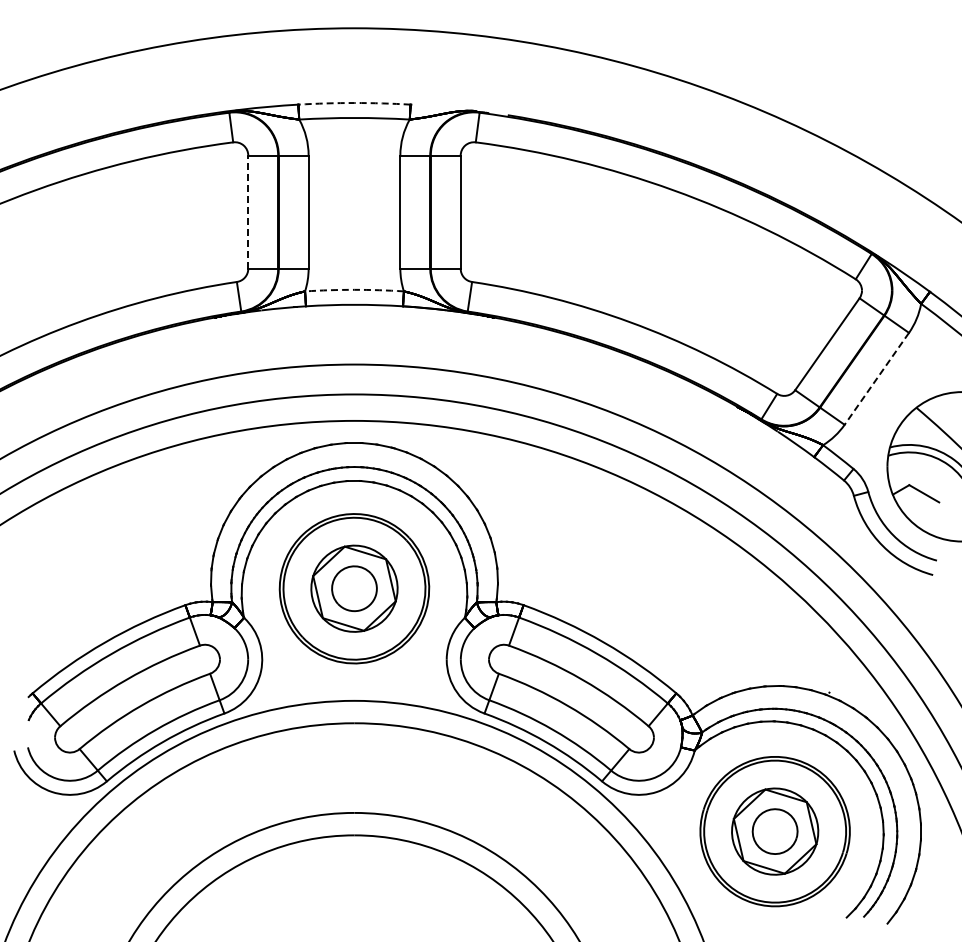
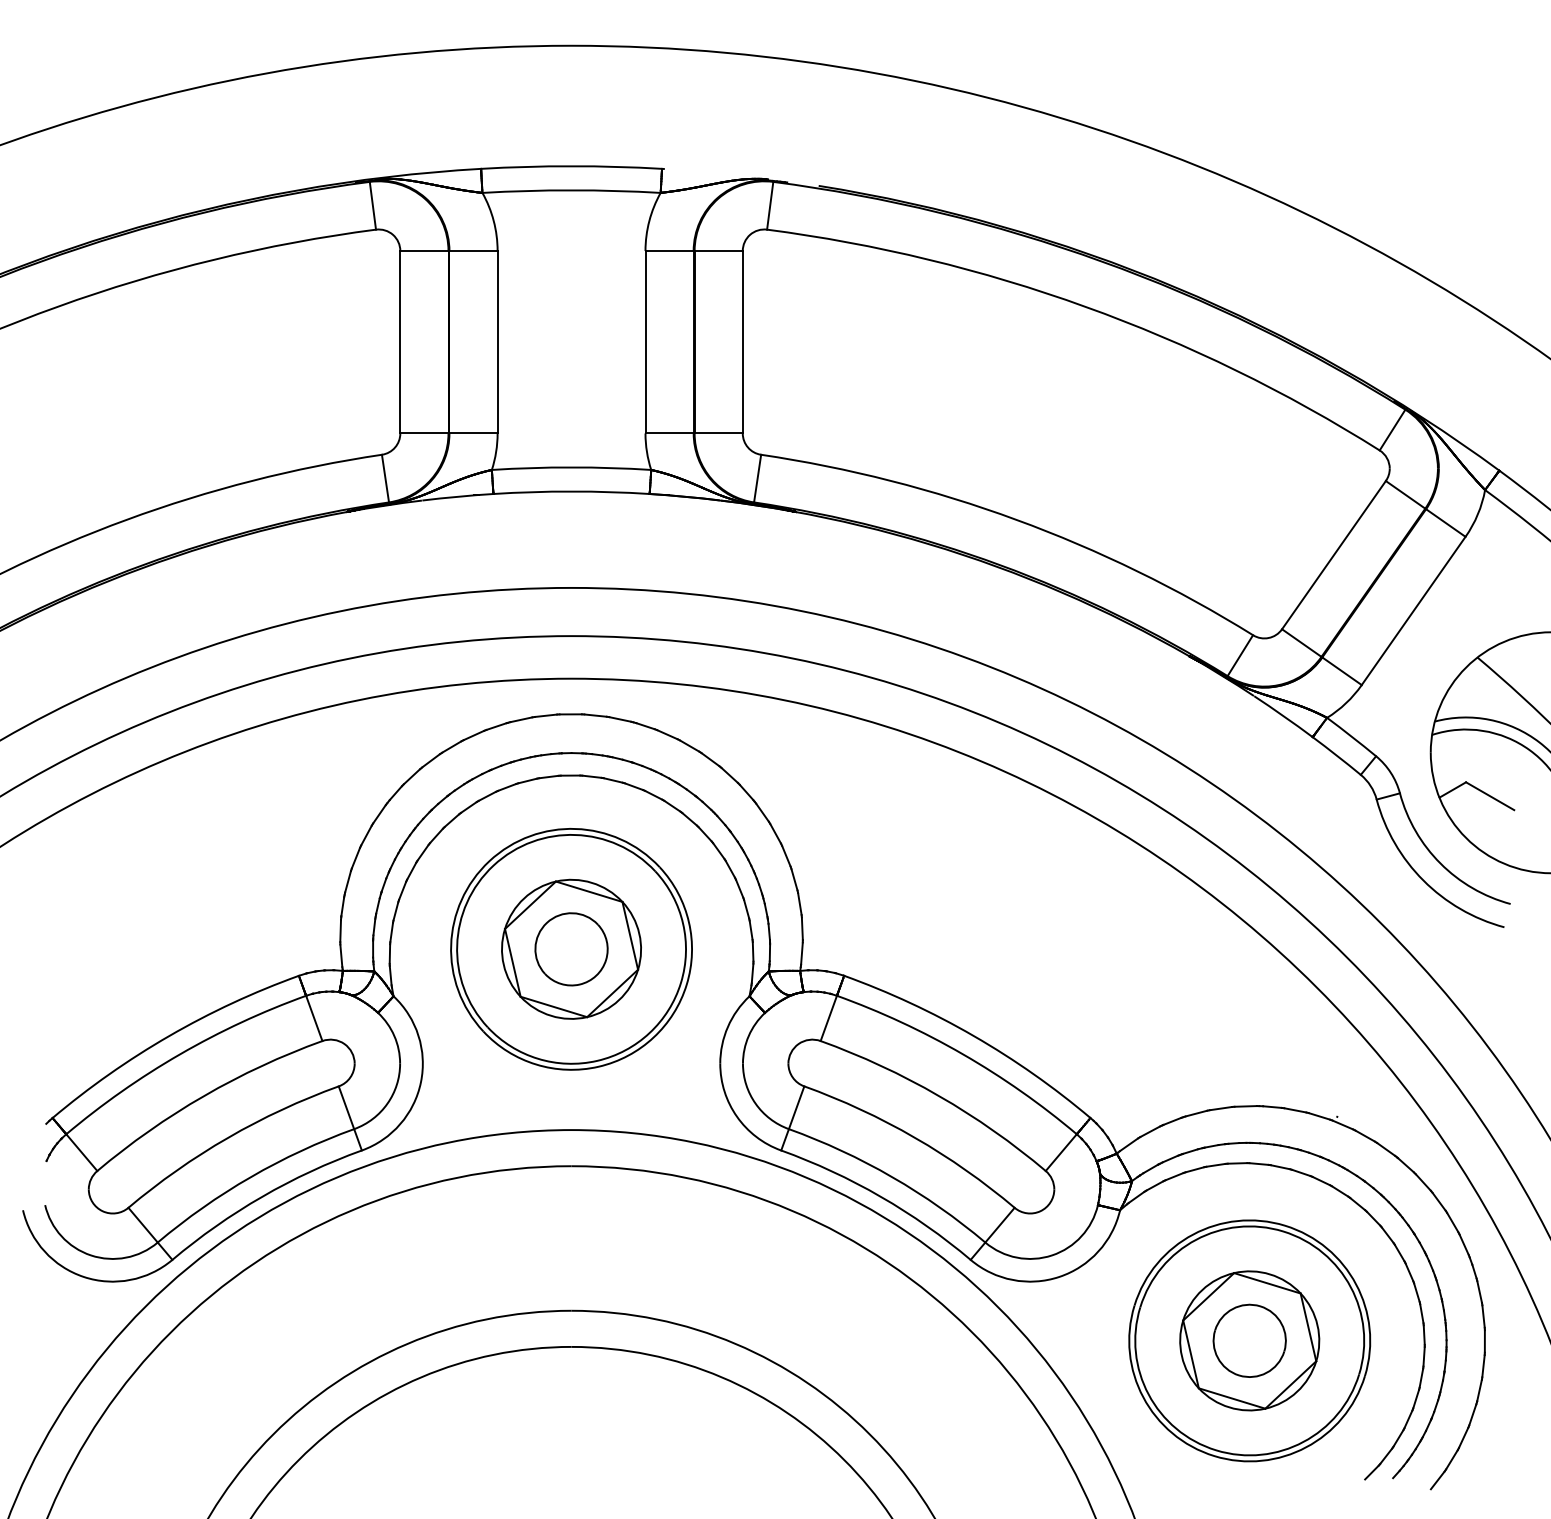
arc: (354, 103) -> (571, 167), dashed -> solid
line: (248, 212) -> (400, 342), dashed -> solid
arc: (354, 289) -> (571, 466), dashed -> solid
line: (876, 379) -> (1413, 611), dashed -> solid

